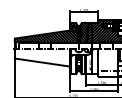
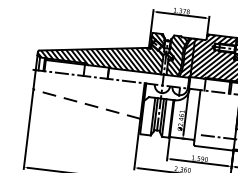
line: (42, 62) -> (87, 104), solid -> dashed

